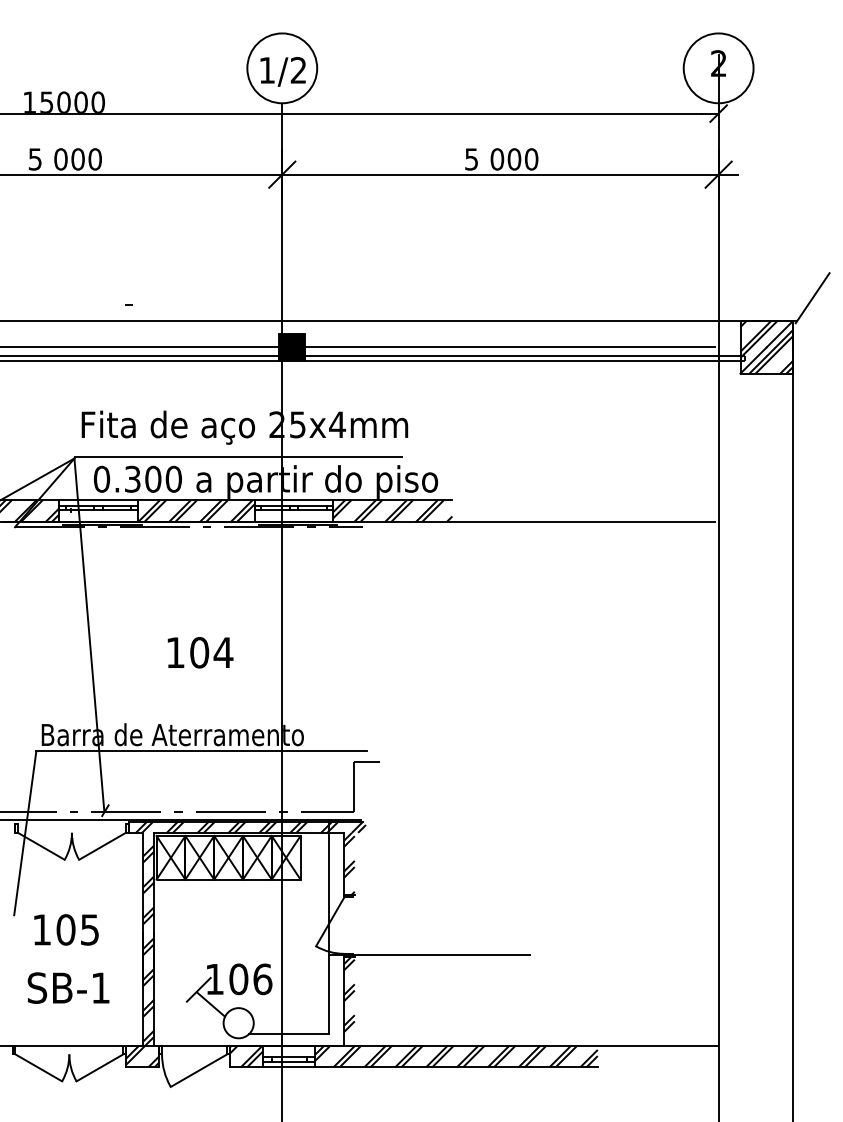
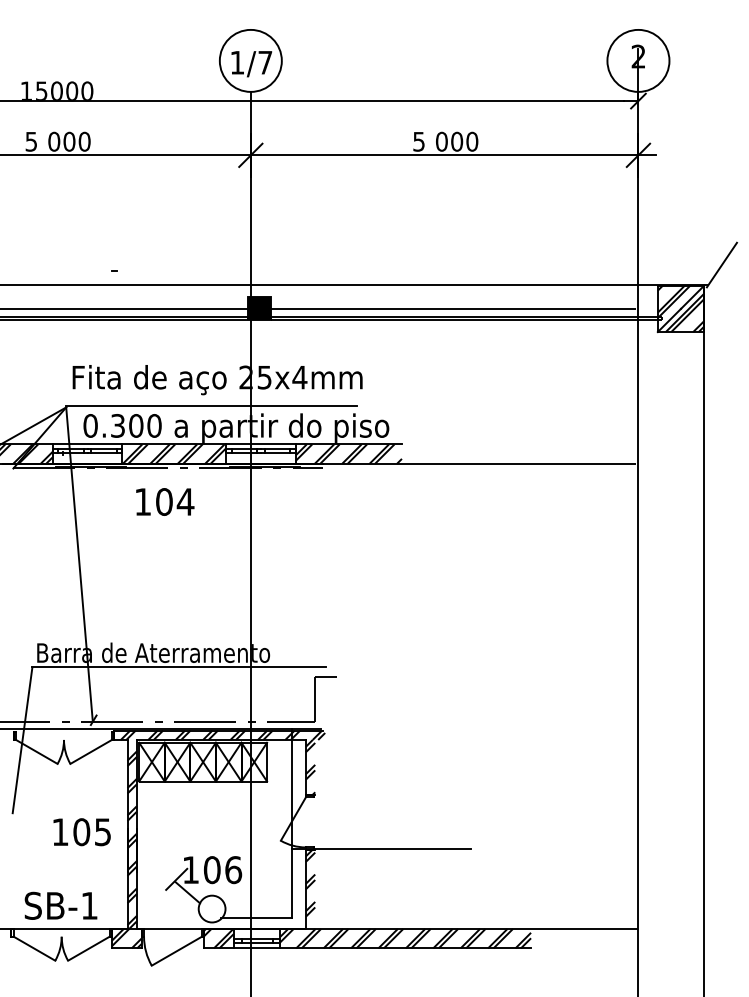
text: (298, 70) -> (265, 62), 1/2 -> 1/7
text: (200, 652) -> (165, 501), moved
text: (65, 930) -> (81, 832), moved
text: (67, 987) -> (60, 905), moved

